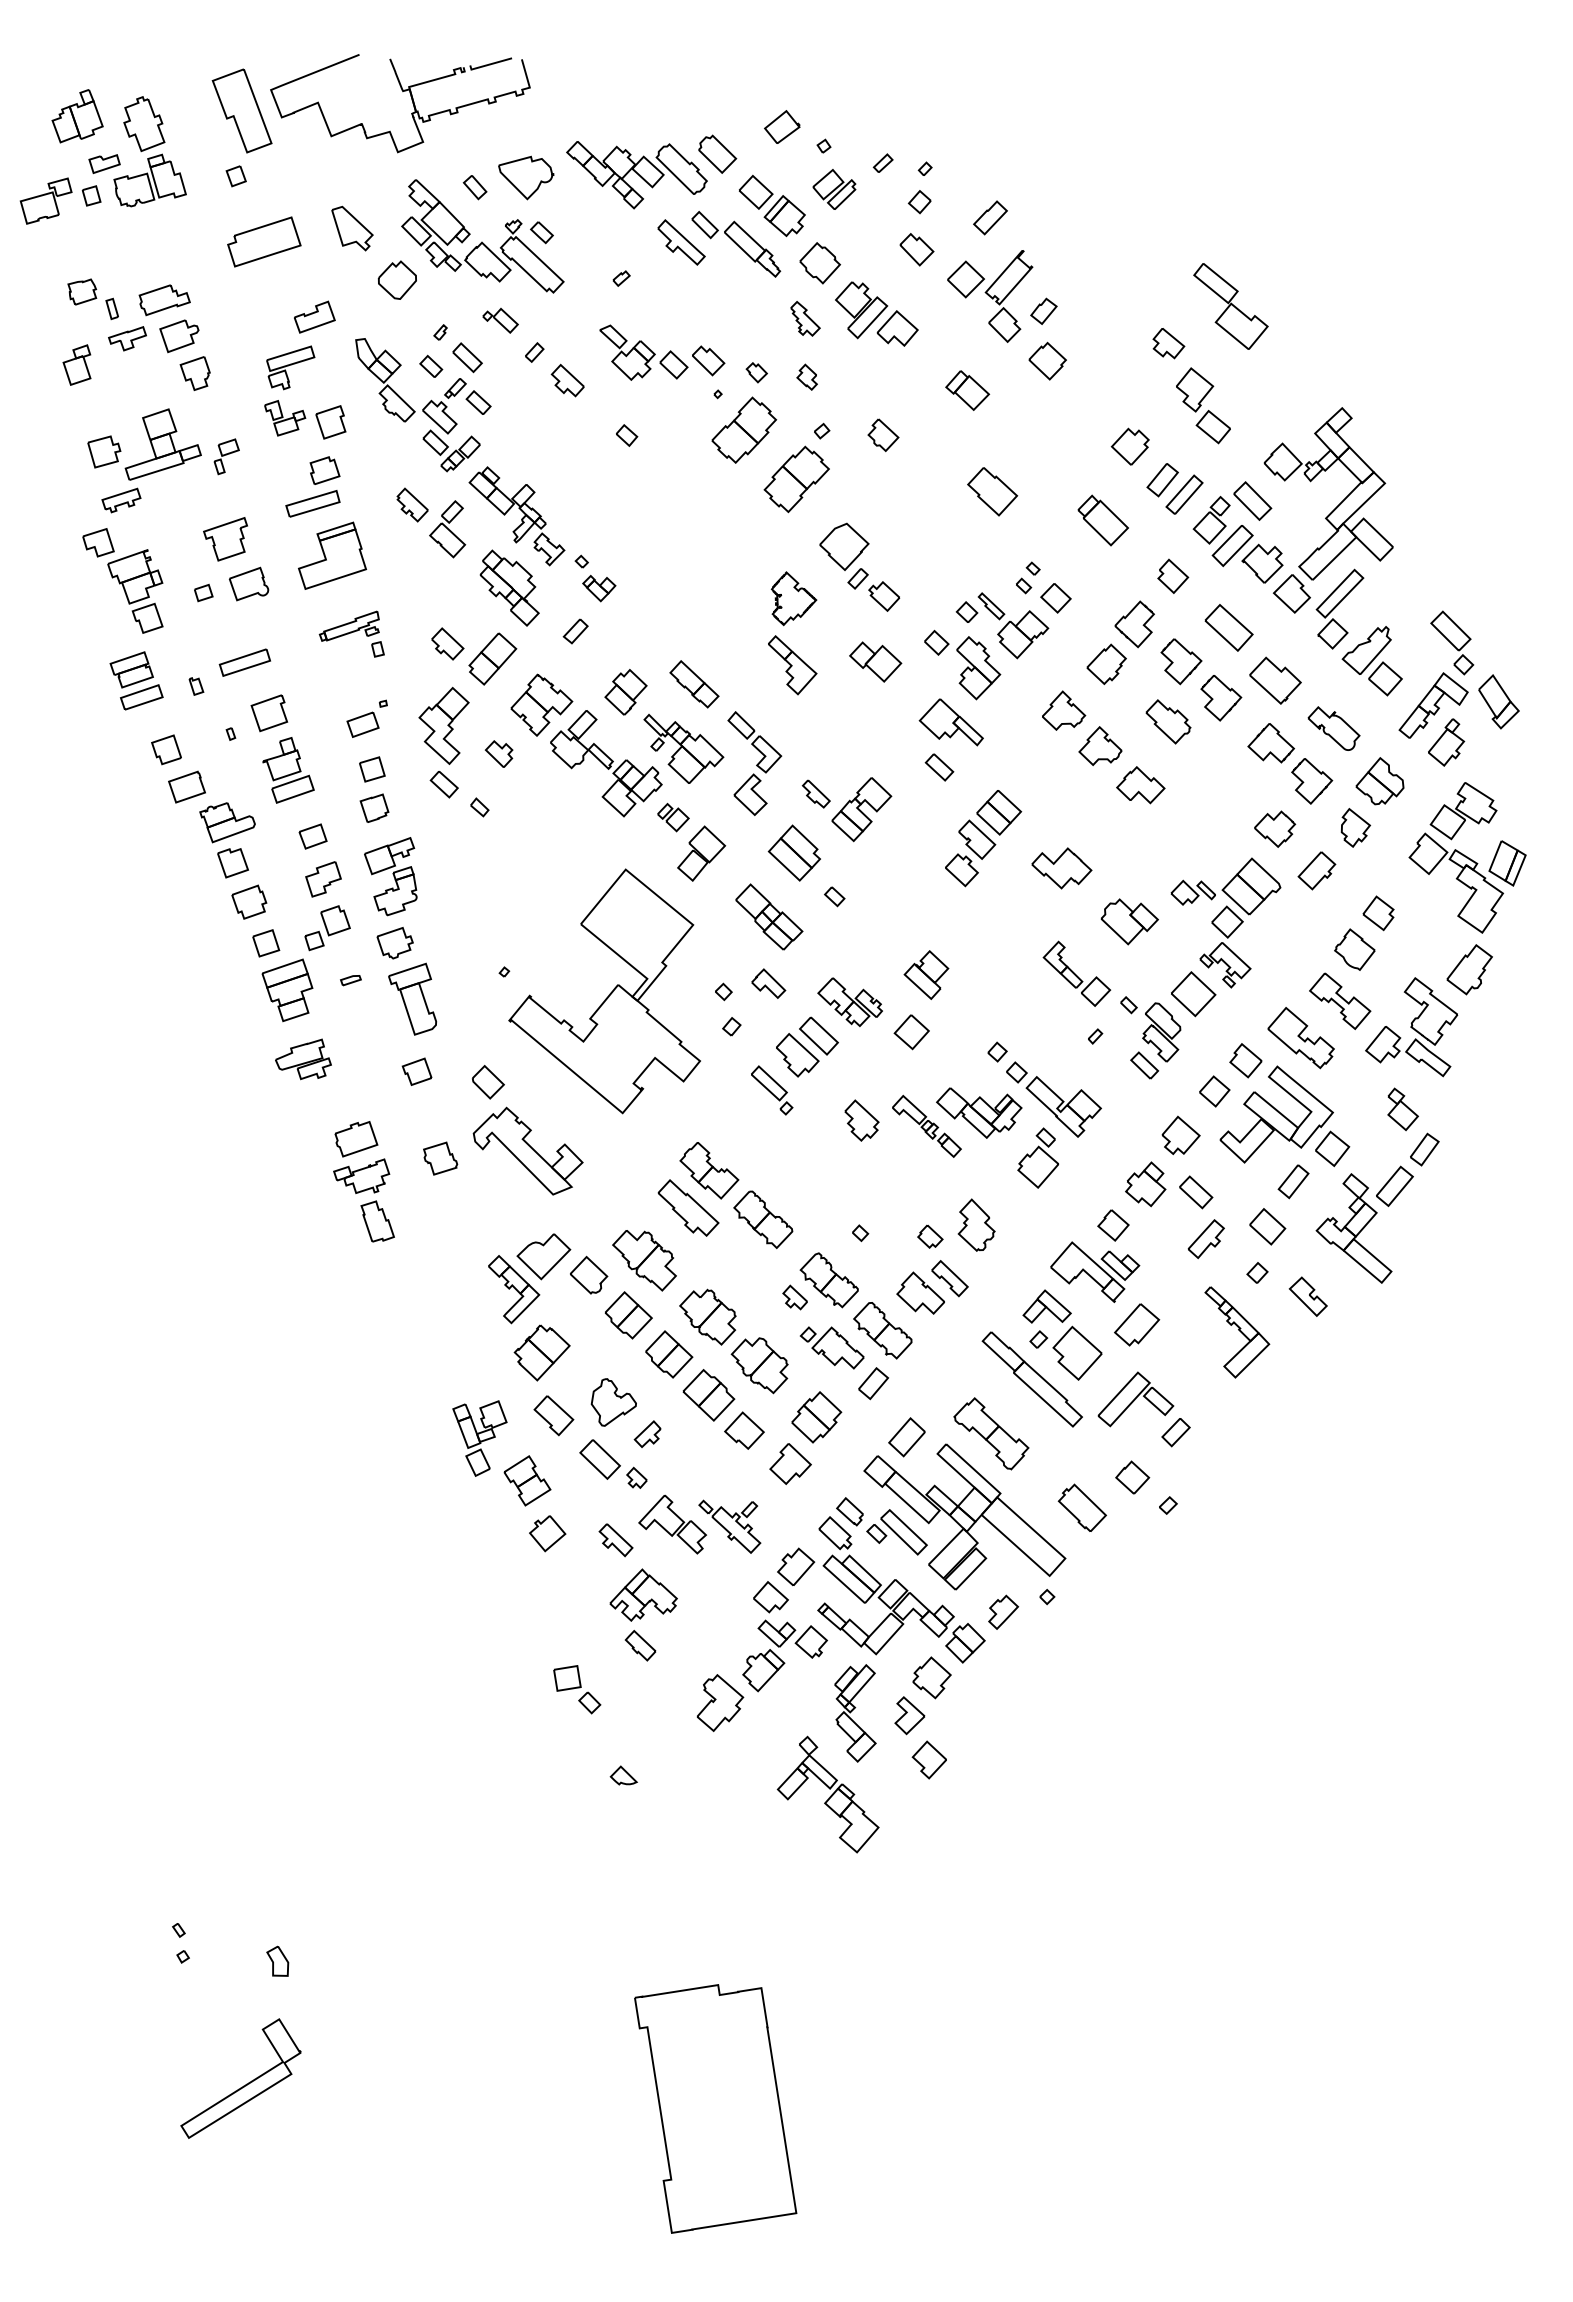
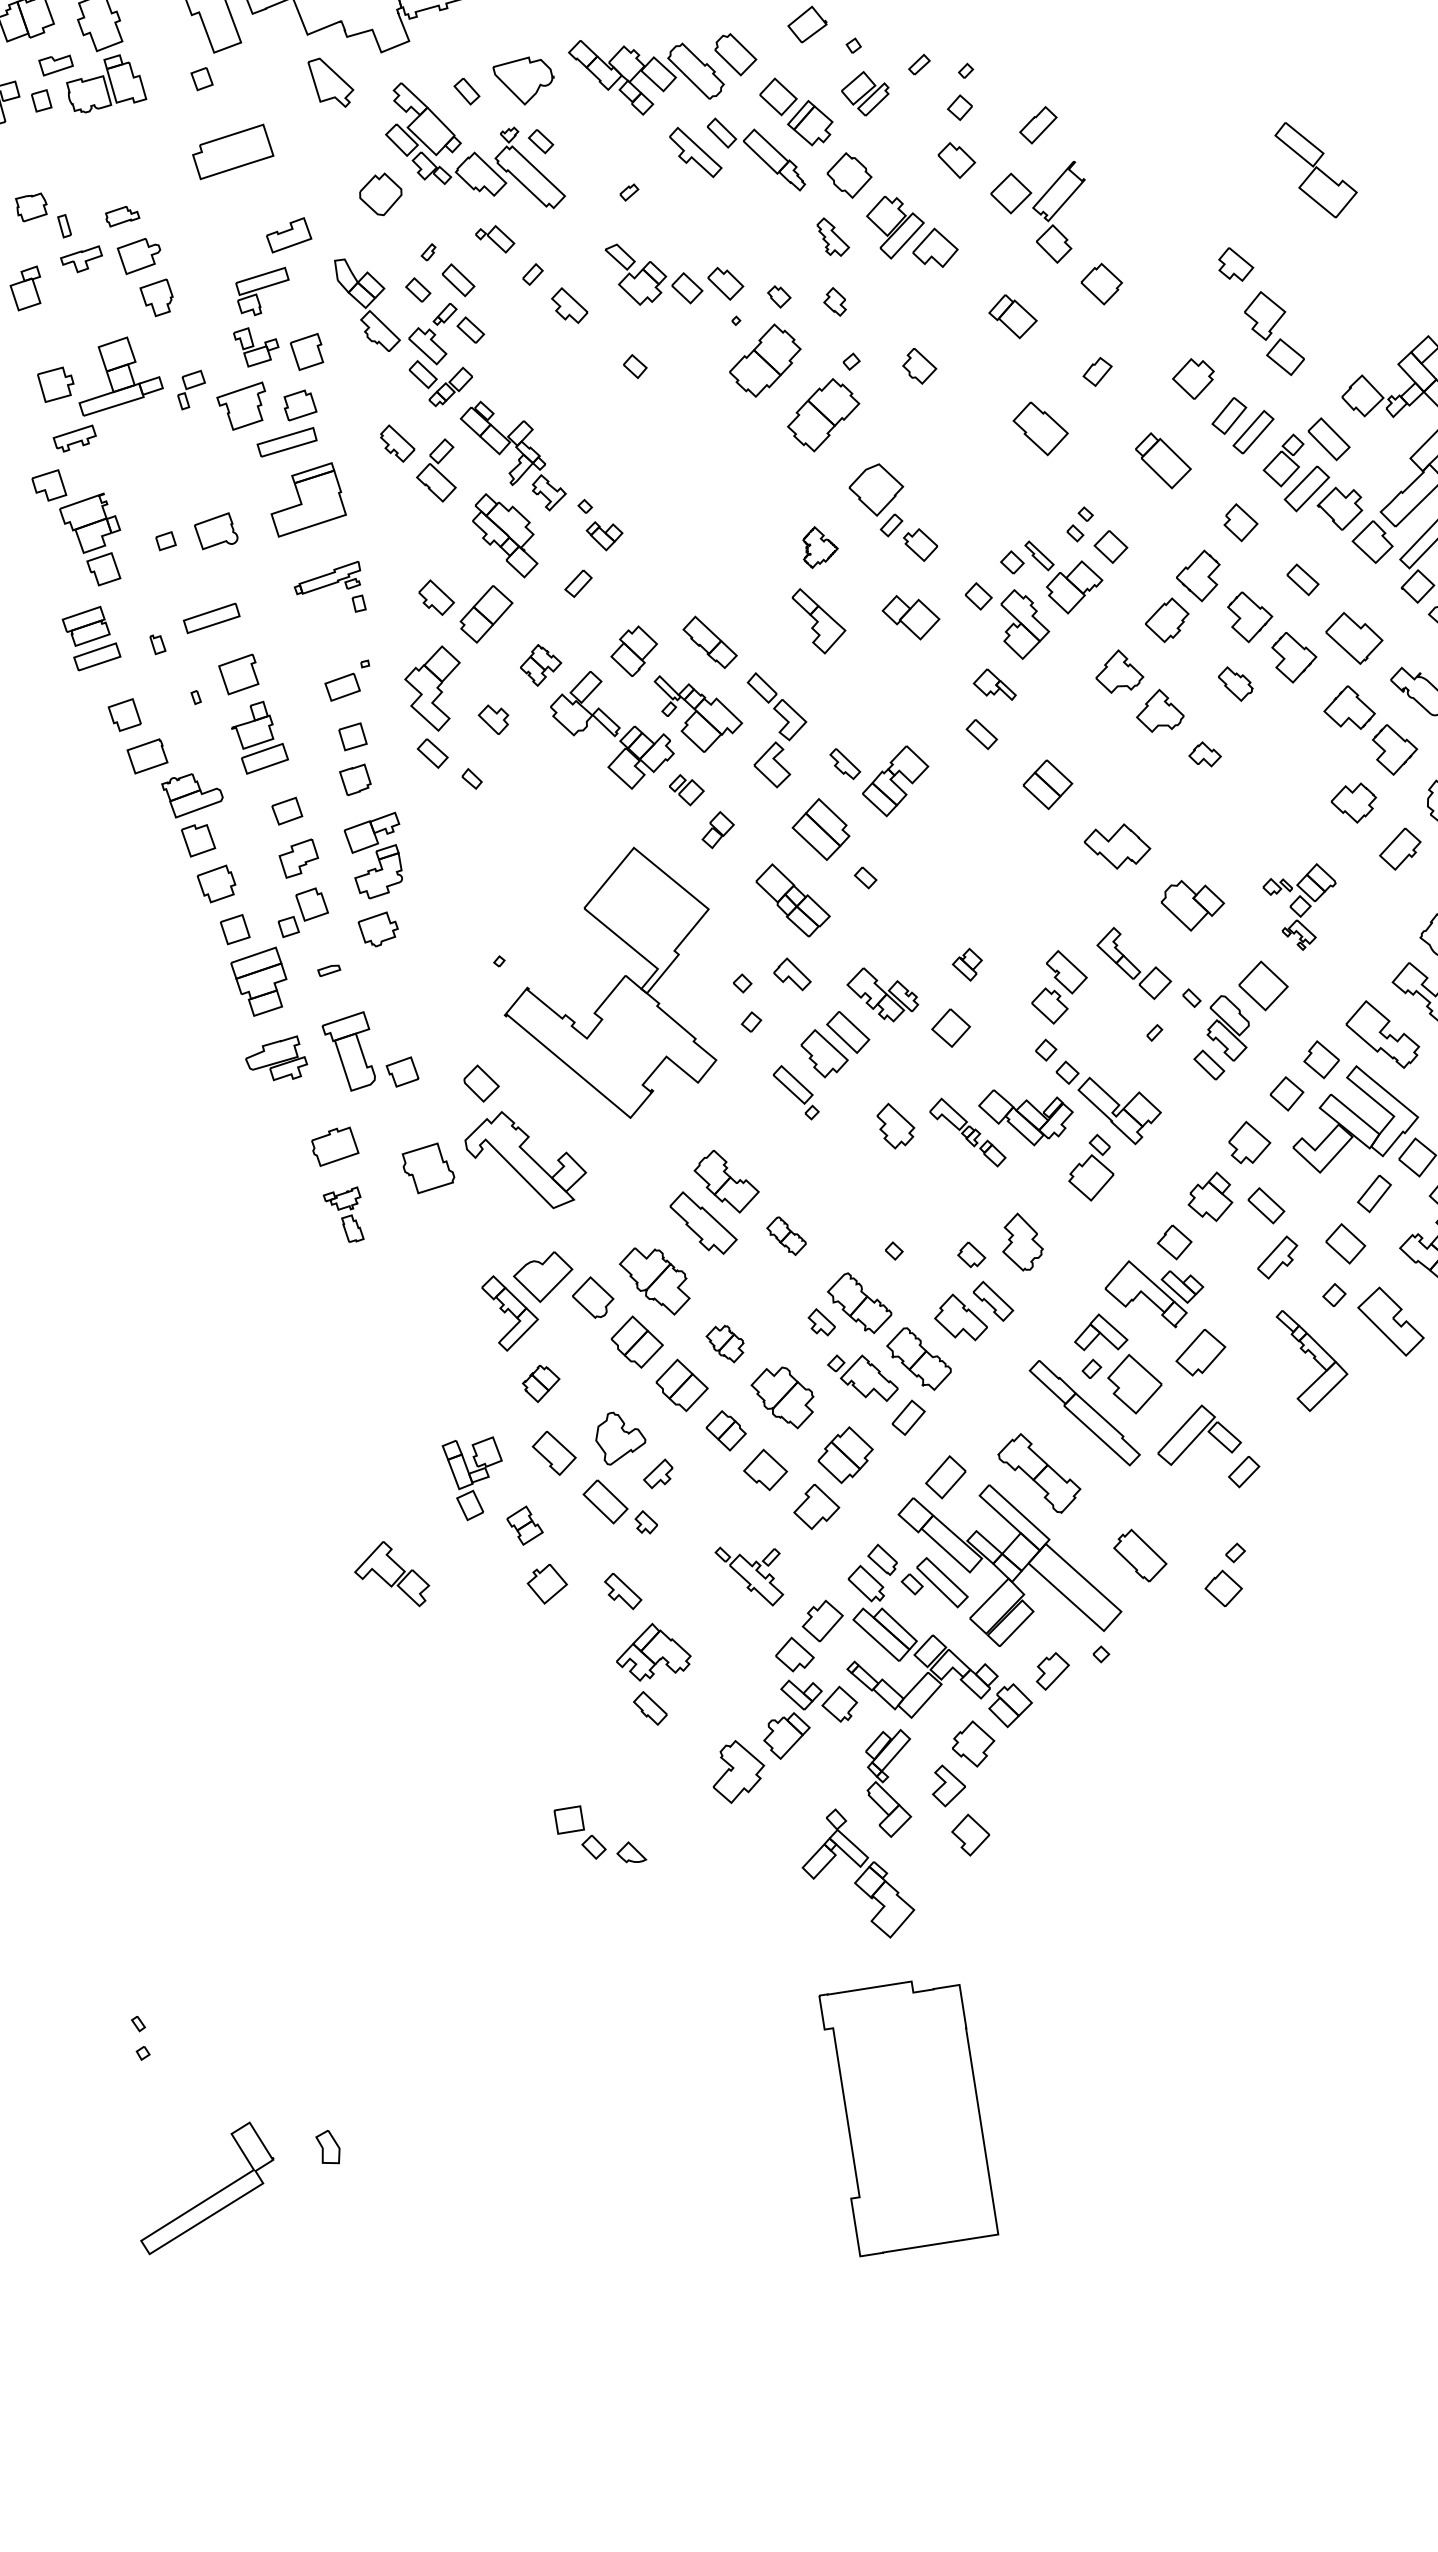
part: (352, 228) -> (330, 82), moved
part: (164, 300) -> (122, 216), size x0.6
part: (1230, 306) -> (1315, 170), moved
part: (1043, 310) -> (1097, 370), moved
part: (225, 539) -> (241, 406), moved
part: (793, 598) -> (819, 547), size x0.7
part: (1228, 627) -> (1302, 579), size x0.6
part: (541, 704) -> (540, 664), size x0.6
part: (1168, 721) -> (1235, 683), size x0.7
part: (950, 722) -> (994, 684), size x0.6
part: (1140, 785) -> (1204, 754), size x0.6
part: (701, 853) -> (717, 829), size x0.6
part: (970, 853) -> (1059, 987), moved
part: (1225, 922) -> (1298, 906), size x0.6
part: (926, 974) -> (967, 964), size x0.6
part: (412, 998) -> (348, 1050), moved
part: (440, 1158) -> (428, 1168), size x1.4
part: (363, 1200) -> (343, 1214), size x0.6
part: (763, 1219) -> (786, 1235), size x0.6
part: (1307, 1296) -> (1389, 1321), size x1.6
part: (707, 1316) -> (724, 1343), size x0.6
part: (541, 1352) -> (540, 1383), size x0.6
part: (708, 1395) -> (725, 1430), size x0.7
part: (1132, 1477) -> (1223, 1588), moved
part: (527, 1480) -> (525, 1525), size x0.7
part: (672, 1524) -> (391, 1573), moved
part: (577, 1689) -> (580, 1832), moved
part: (277, 1960) -> (327, 2146), moved
part: (715, 2108) -> (908, 2118), moved

